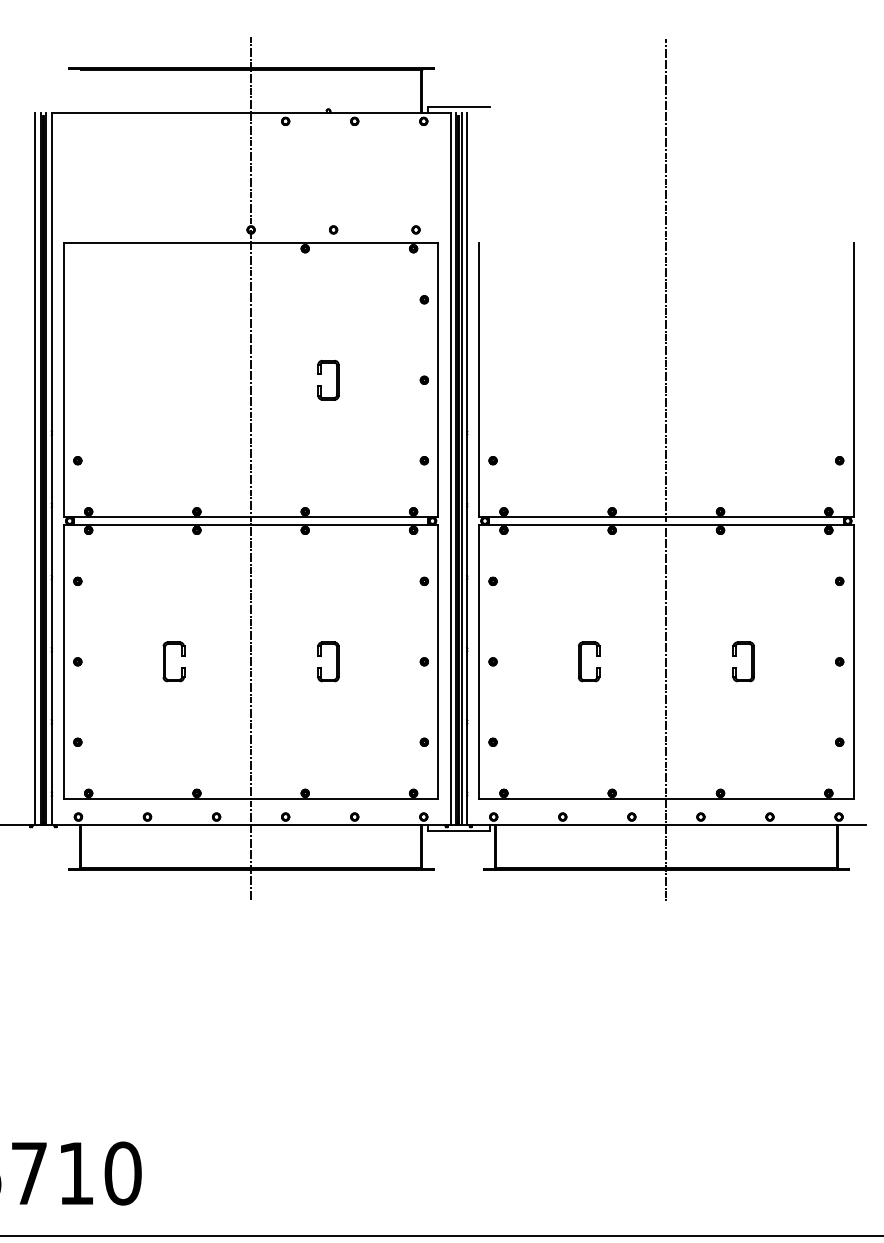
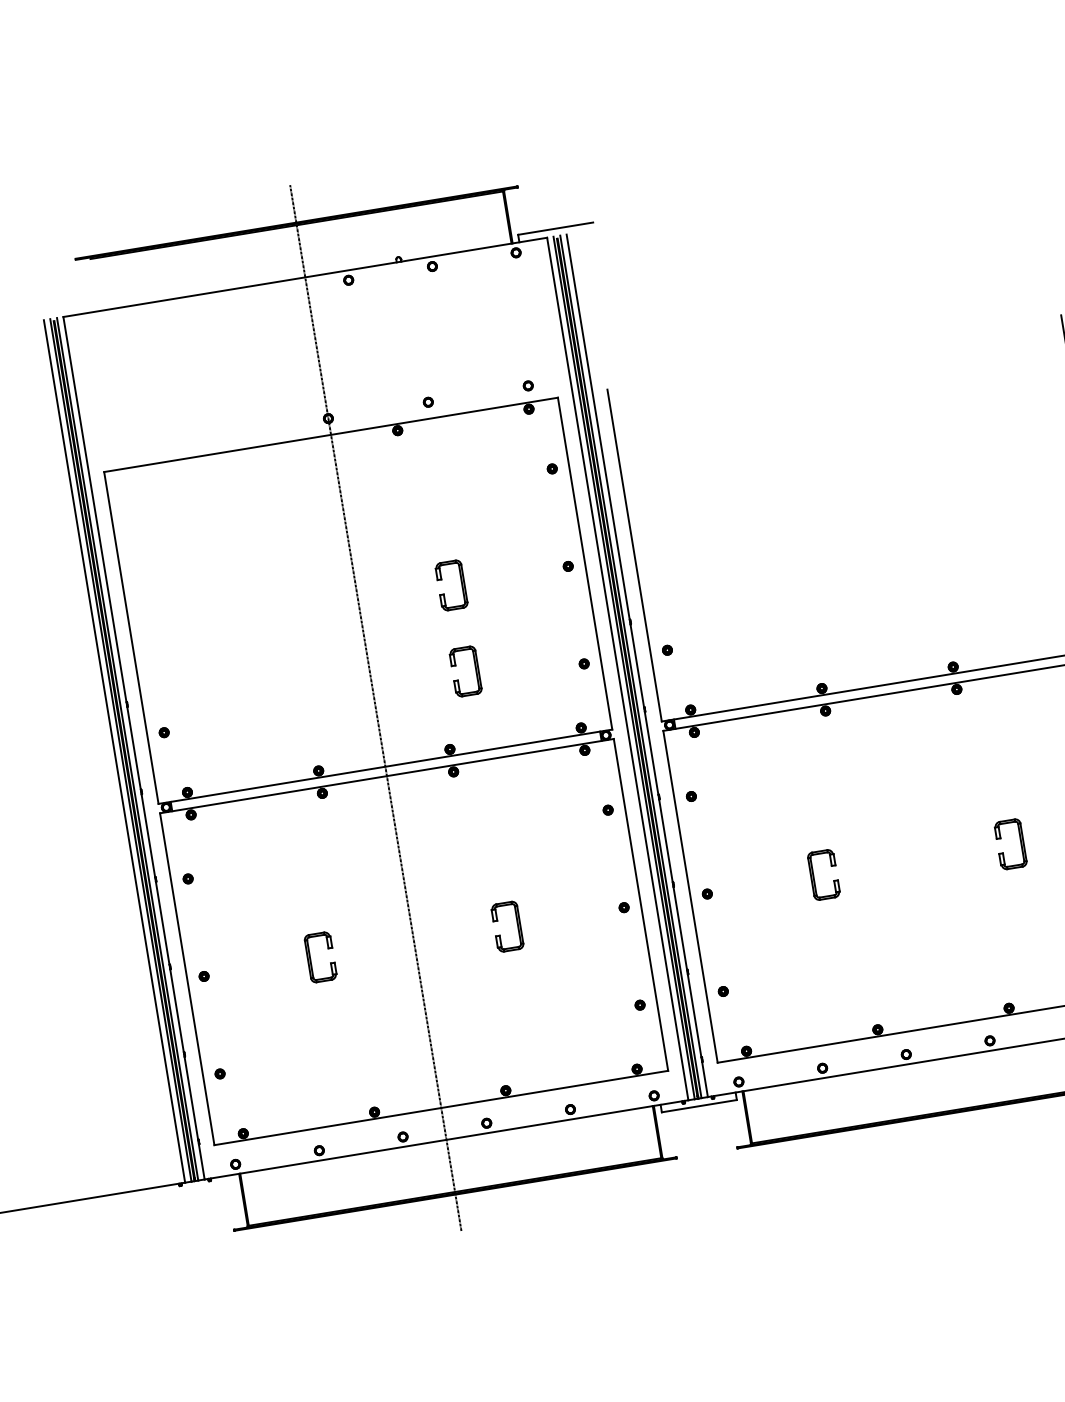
part: (336, 451) -> (475, 670), added
line: (666, 470) -> (879, 627), removed

